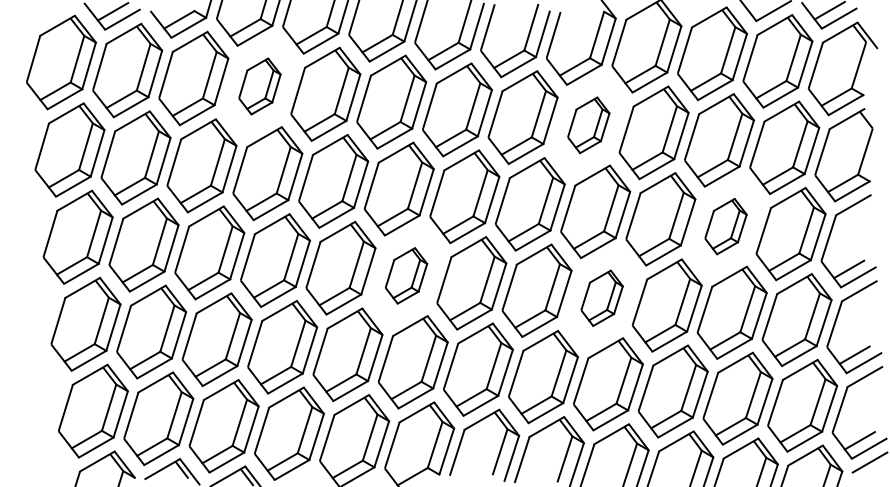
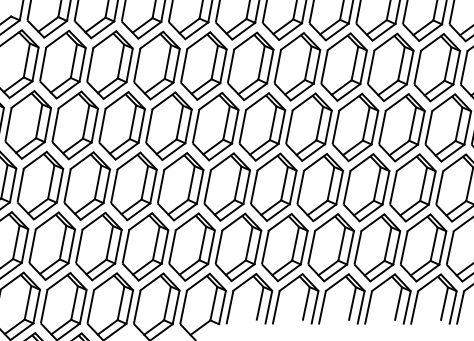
part: (259, 86) -> (62, 64), size x1.67
part: (588, 125) -> (297, 66), size x1.67
part: (725, 226) -> (401, 127), size x1.67
part: (406, 275) -> (180, 186), size x1.67
part: (601, 298) -> (319, 187), size x1.67

